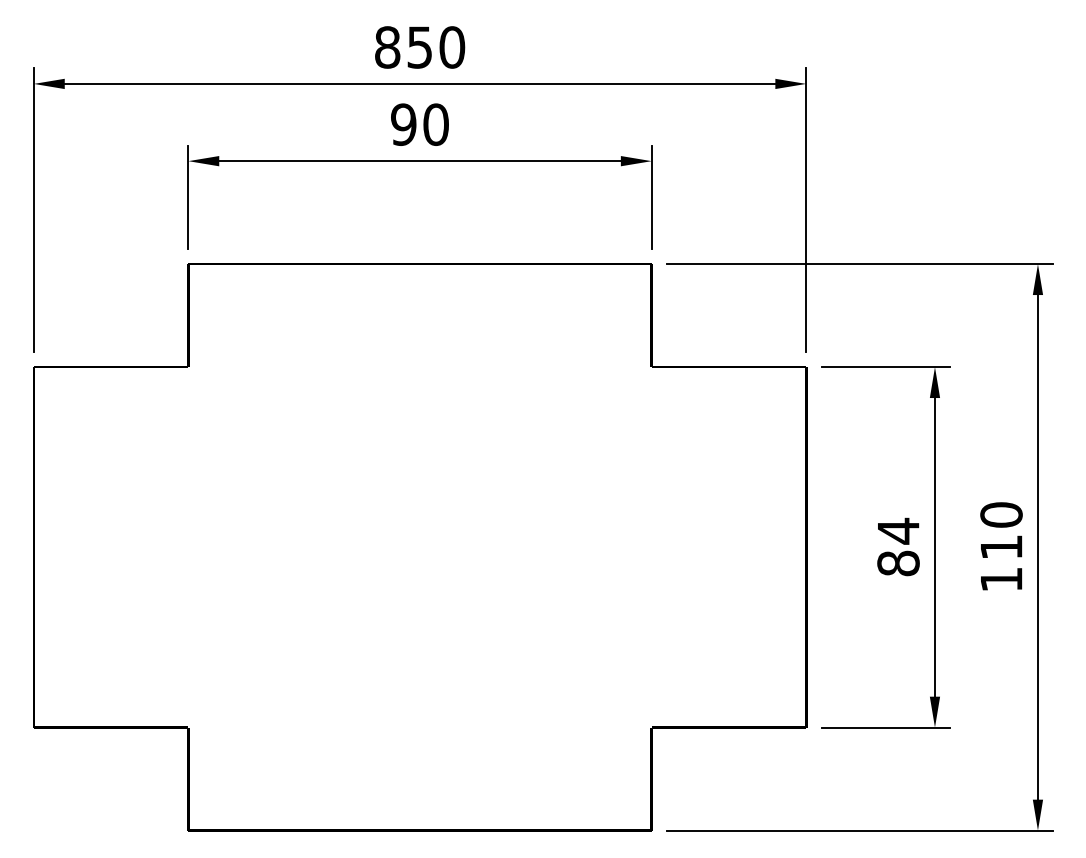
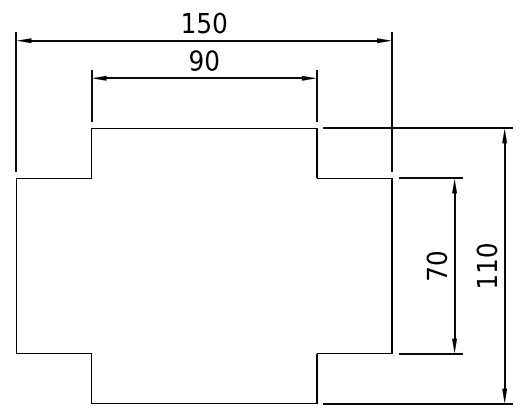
text: (387, 46) -> (188, 22), 850 -> 150
text: (897, 546) -> (436, 265), 84 -> 70

